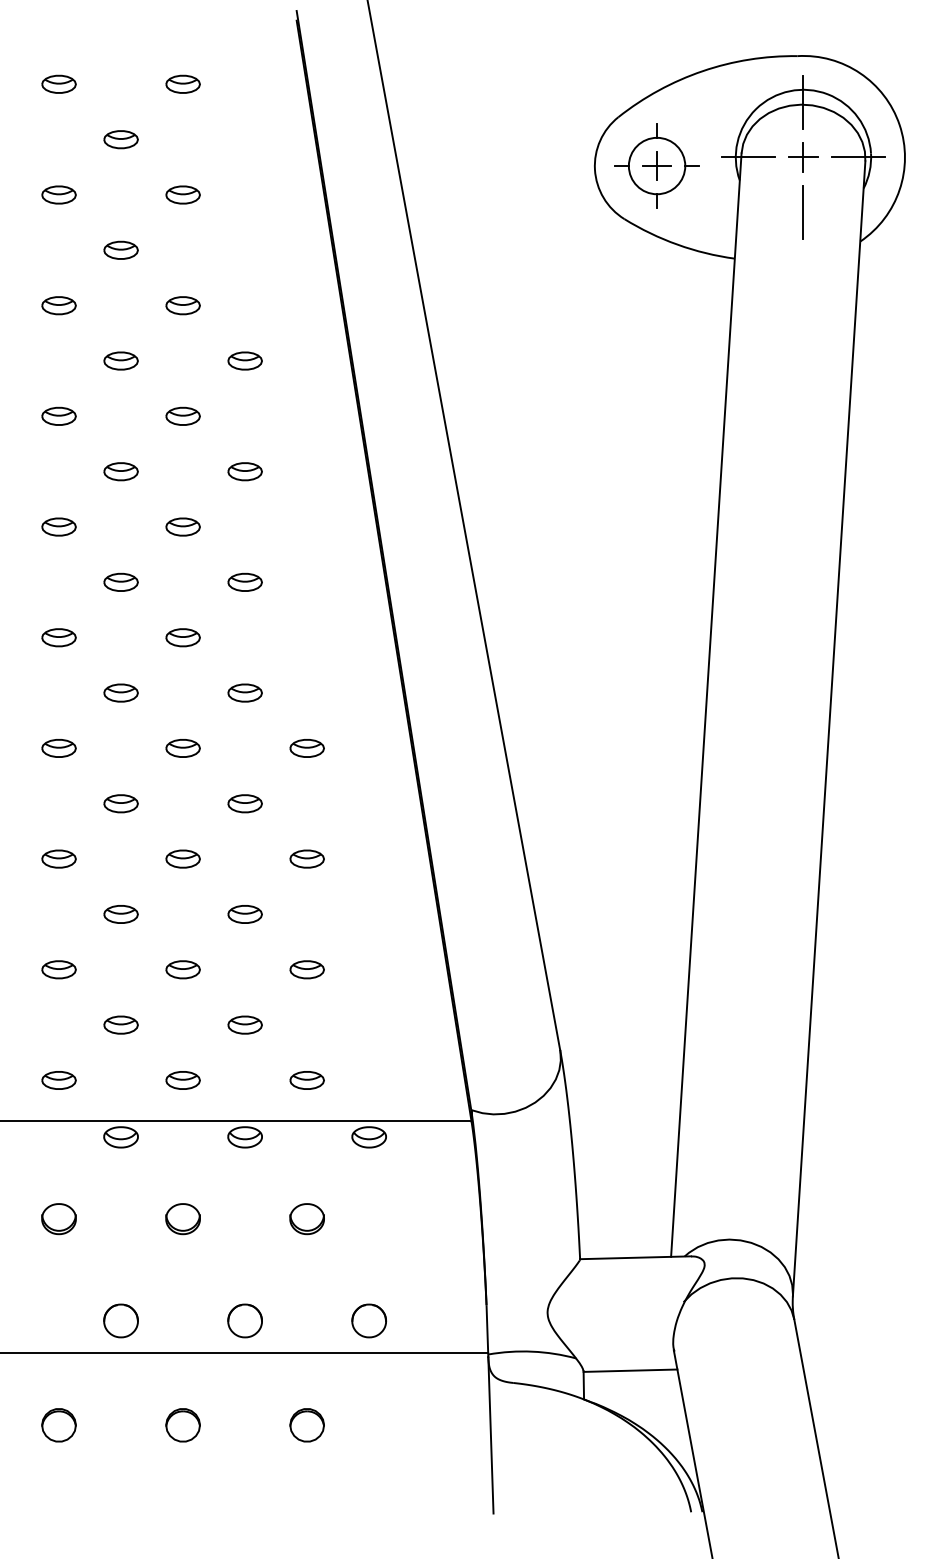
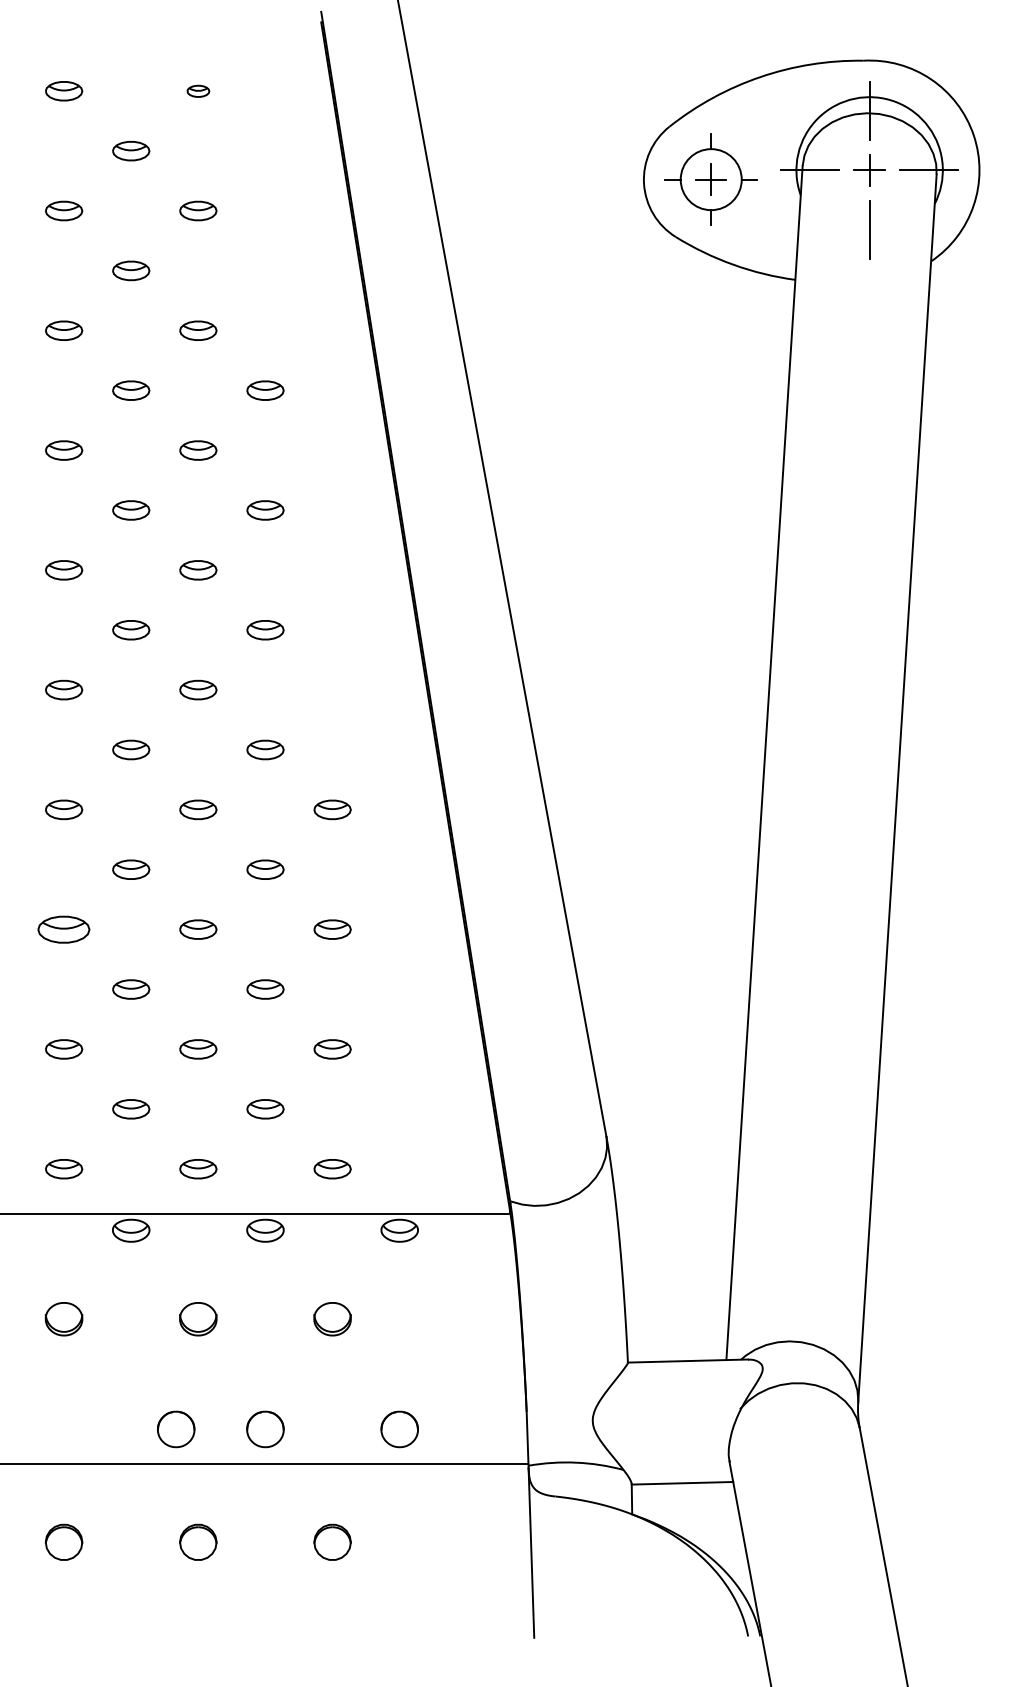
part: (183, 84) -> (198, 91), size x0.6
part: (59, 858) -> (64, 929), size x1.4
part: (121, 1321) -> (176, 1429), moved

